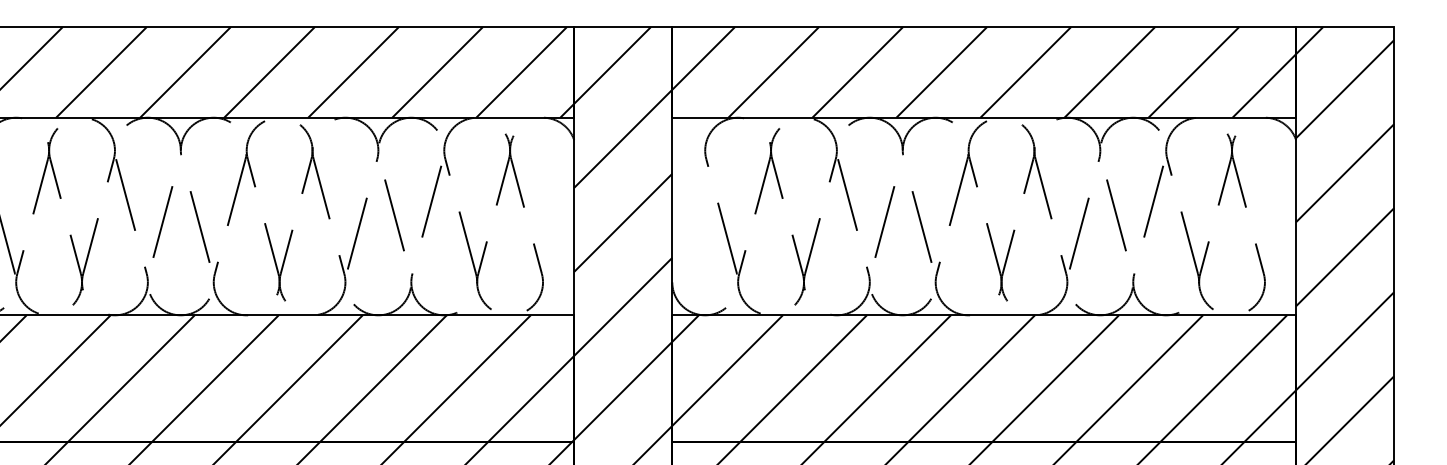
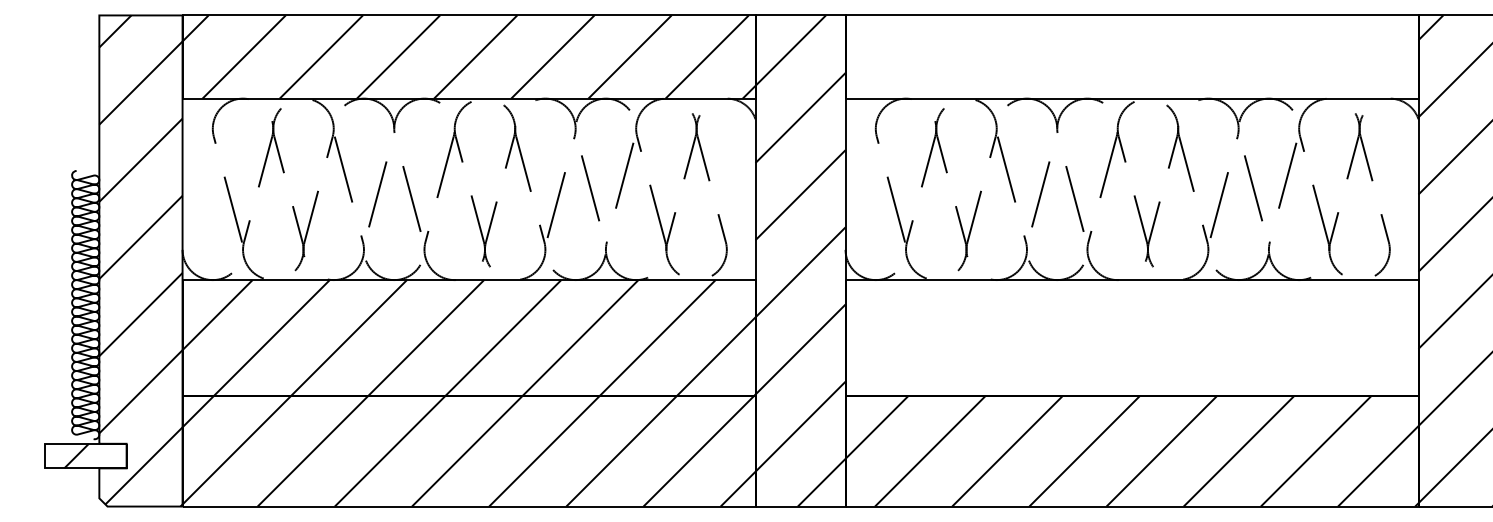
hatch: (983, 71) -> (1131, 56), removed
hatch: (983, 378) -> (1131, 338), removed

